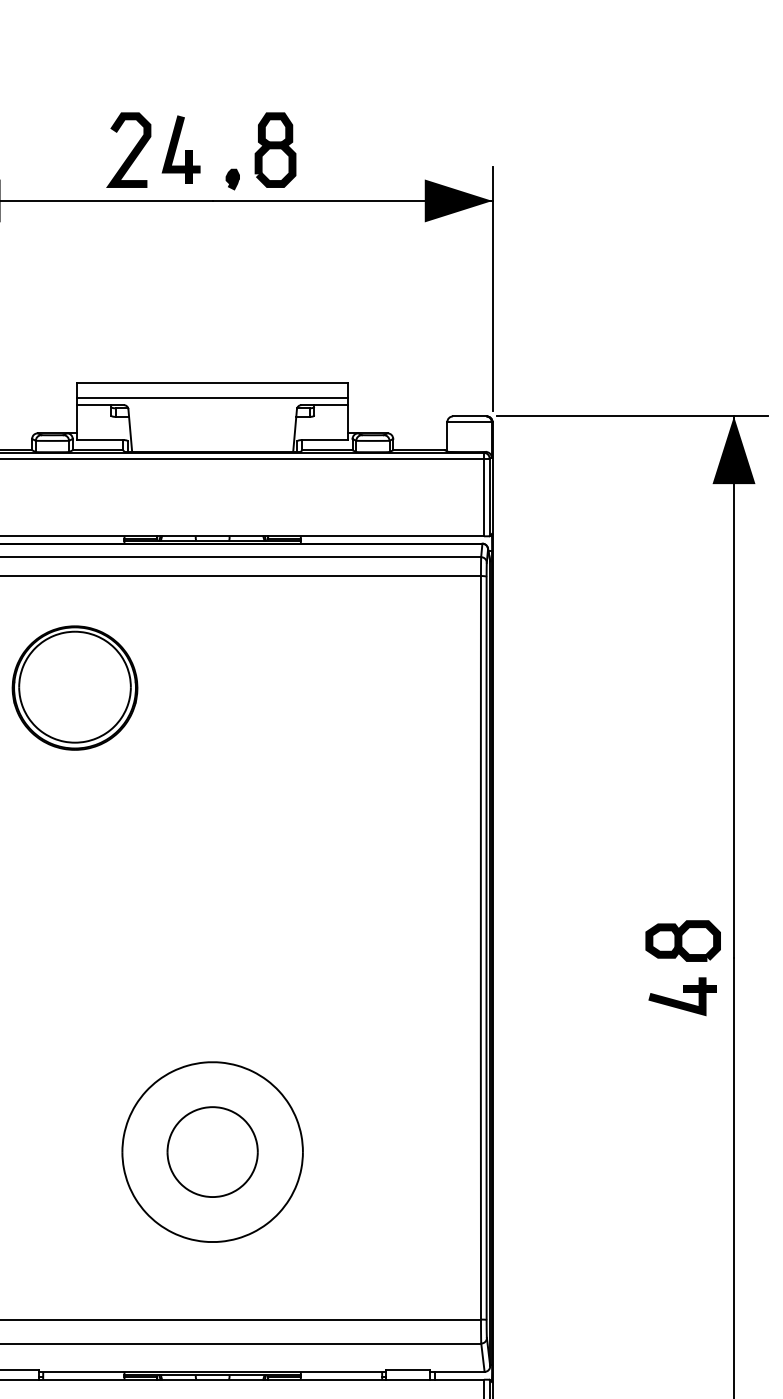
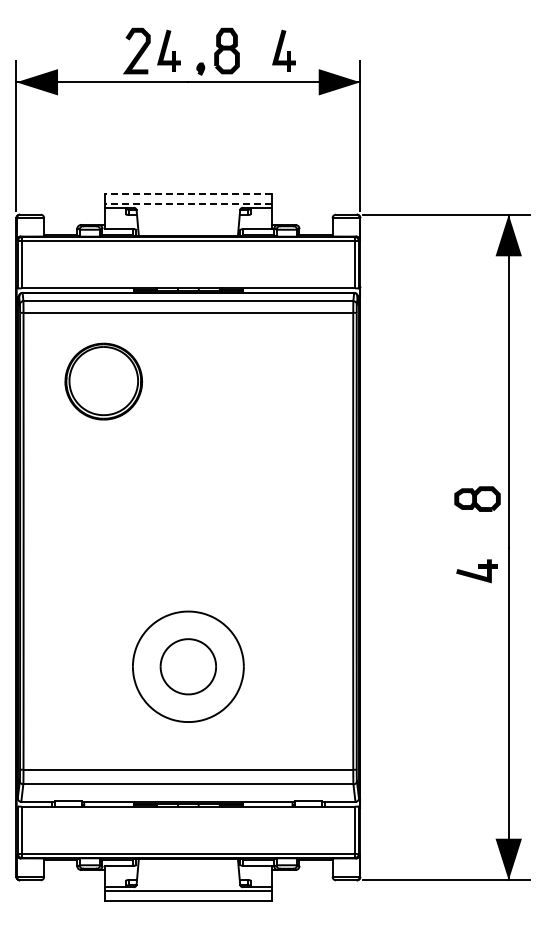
part: (367, 149) -> (283, 50), added
line: (211, 381) -> (187, 193), solid -> dashed
line: (211, 398) -> (187, 203), solid -> dashed
part: (683, 940) -> (477, 498), moved

